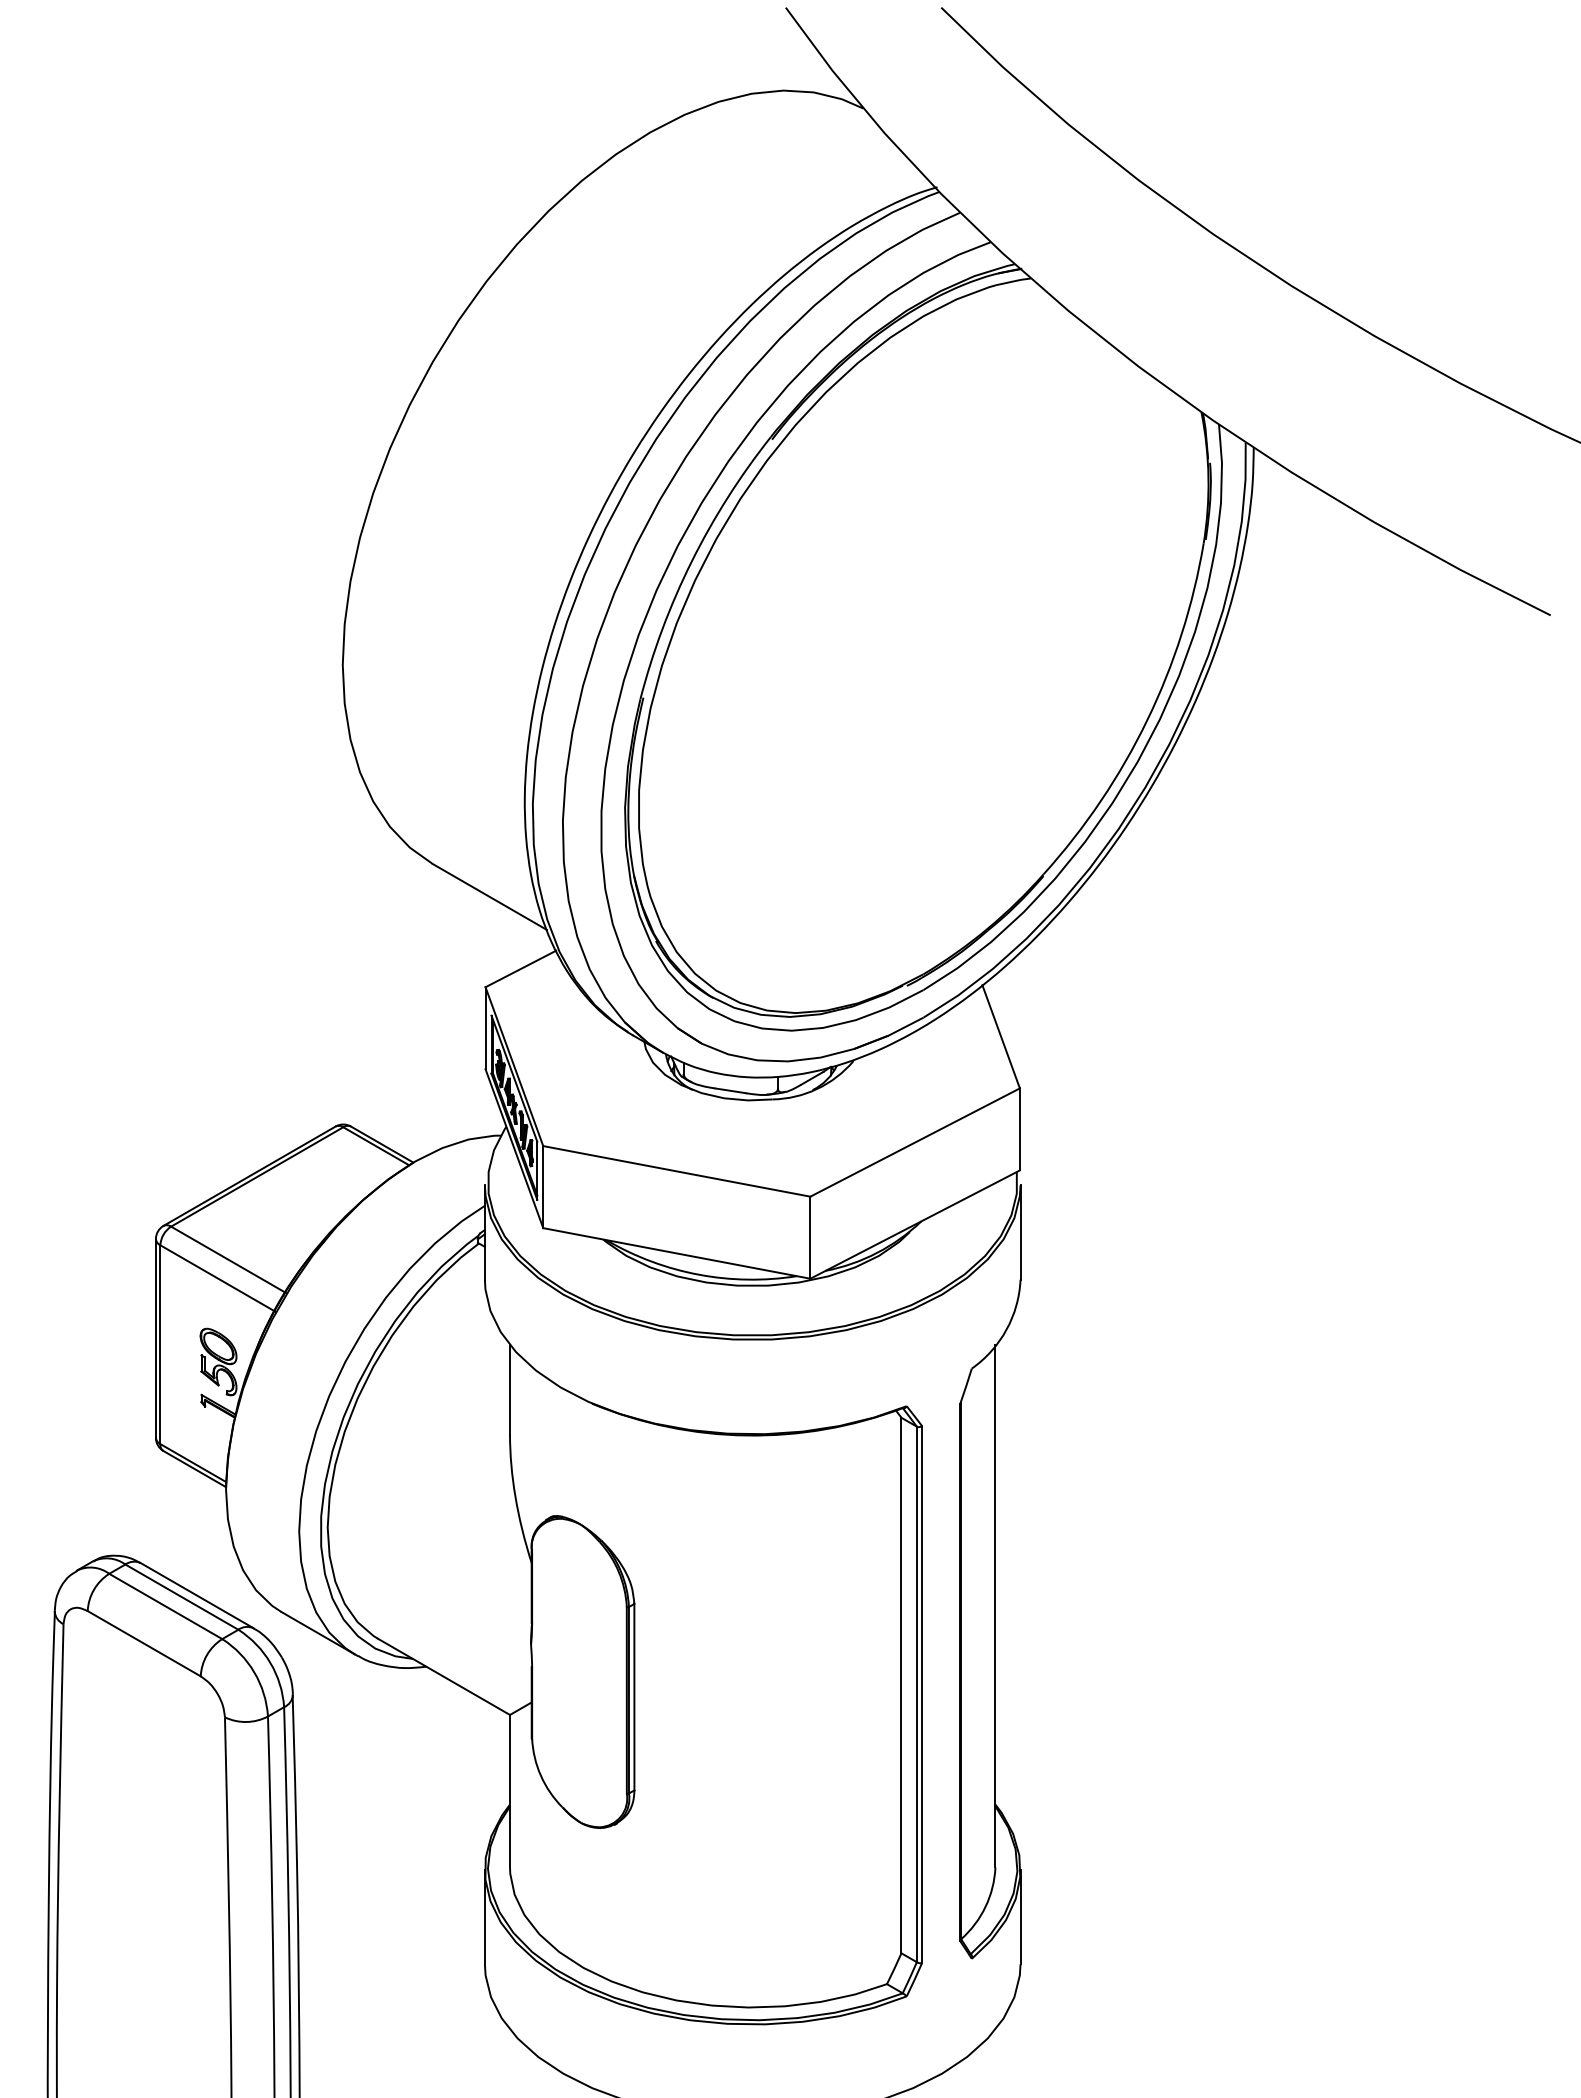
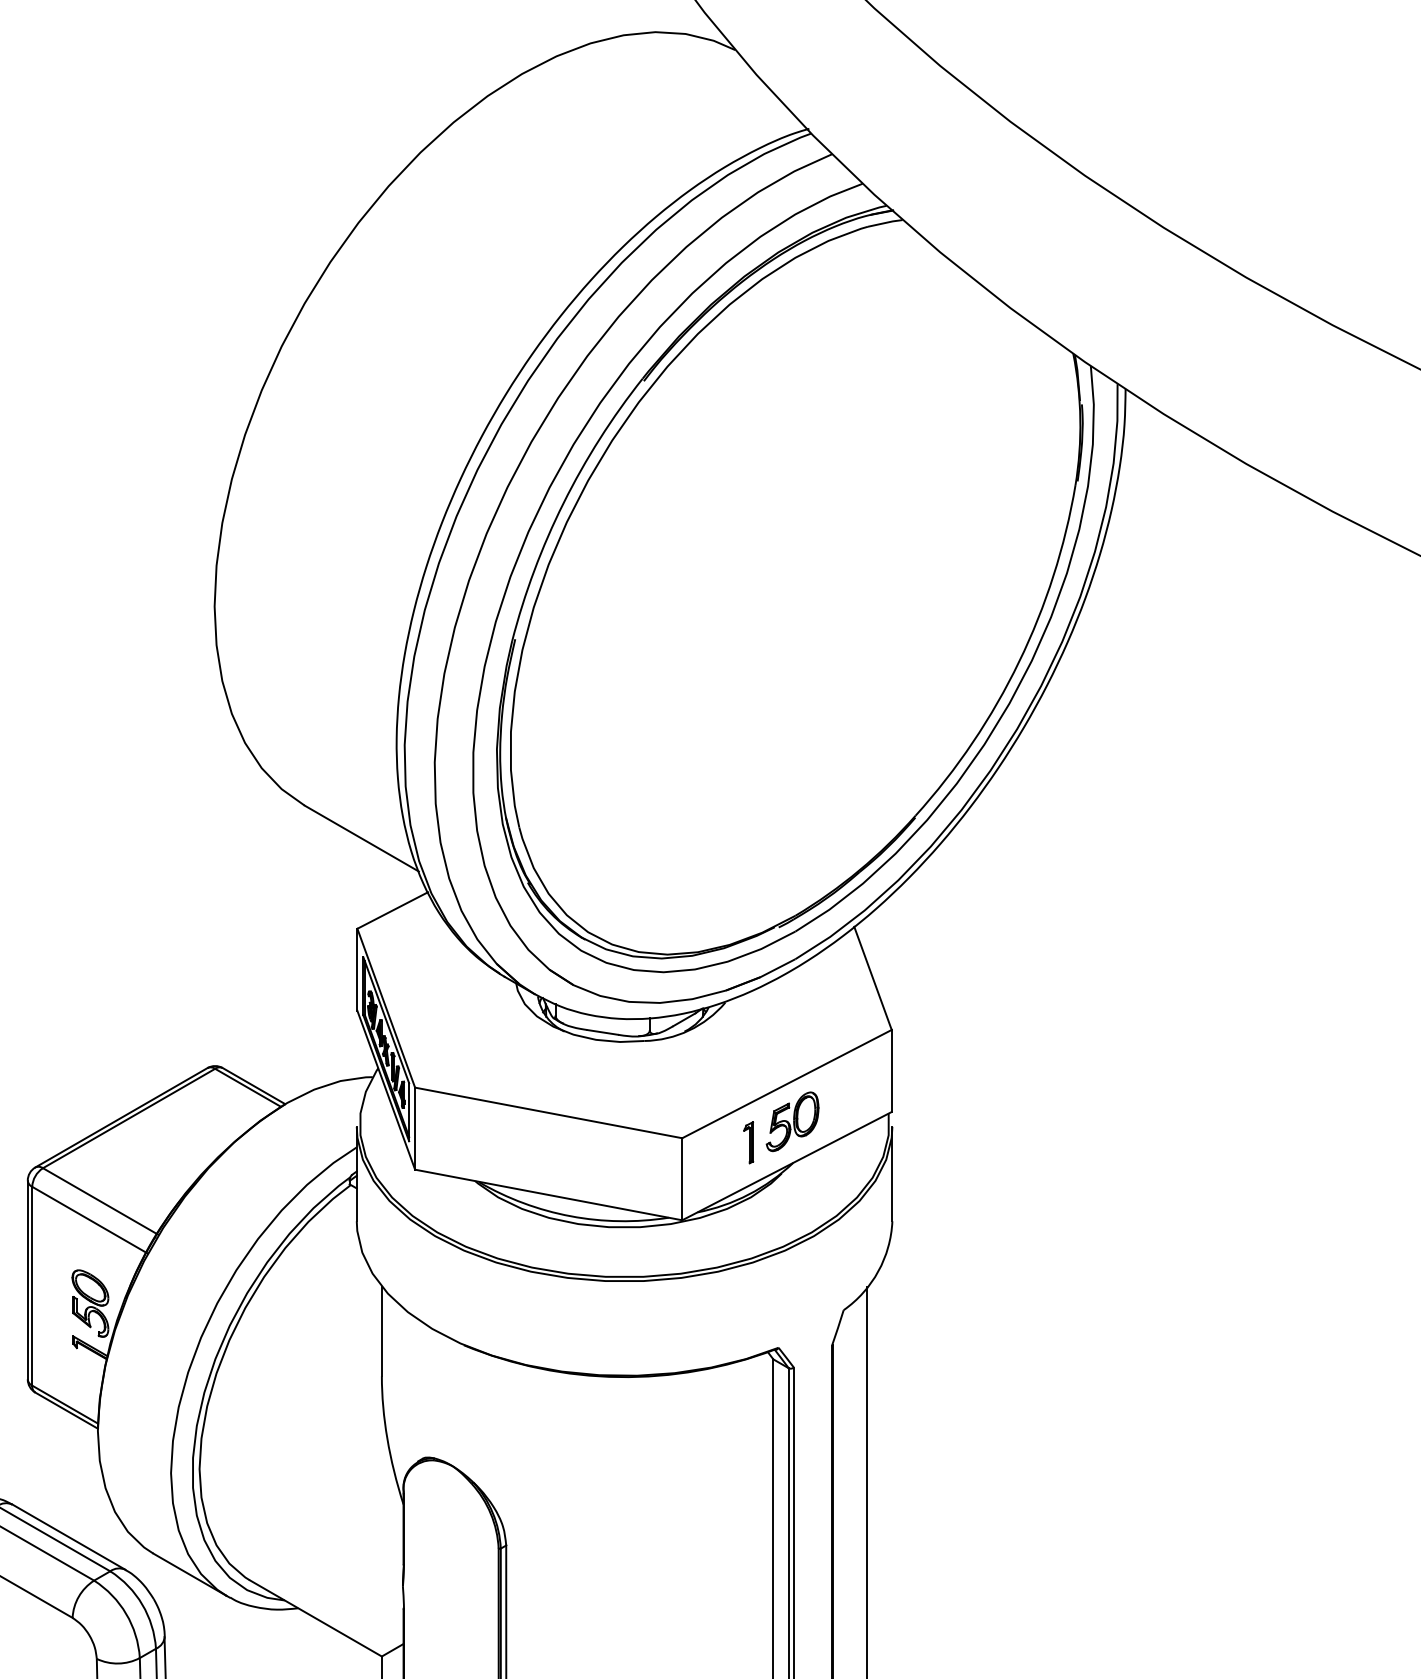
part: (920, 1180) -> (792, 1122), added
part: (876, 1200) -> (748, 1142), added

